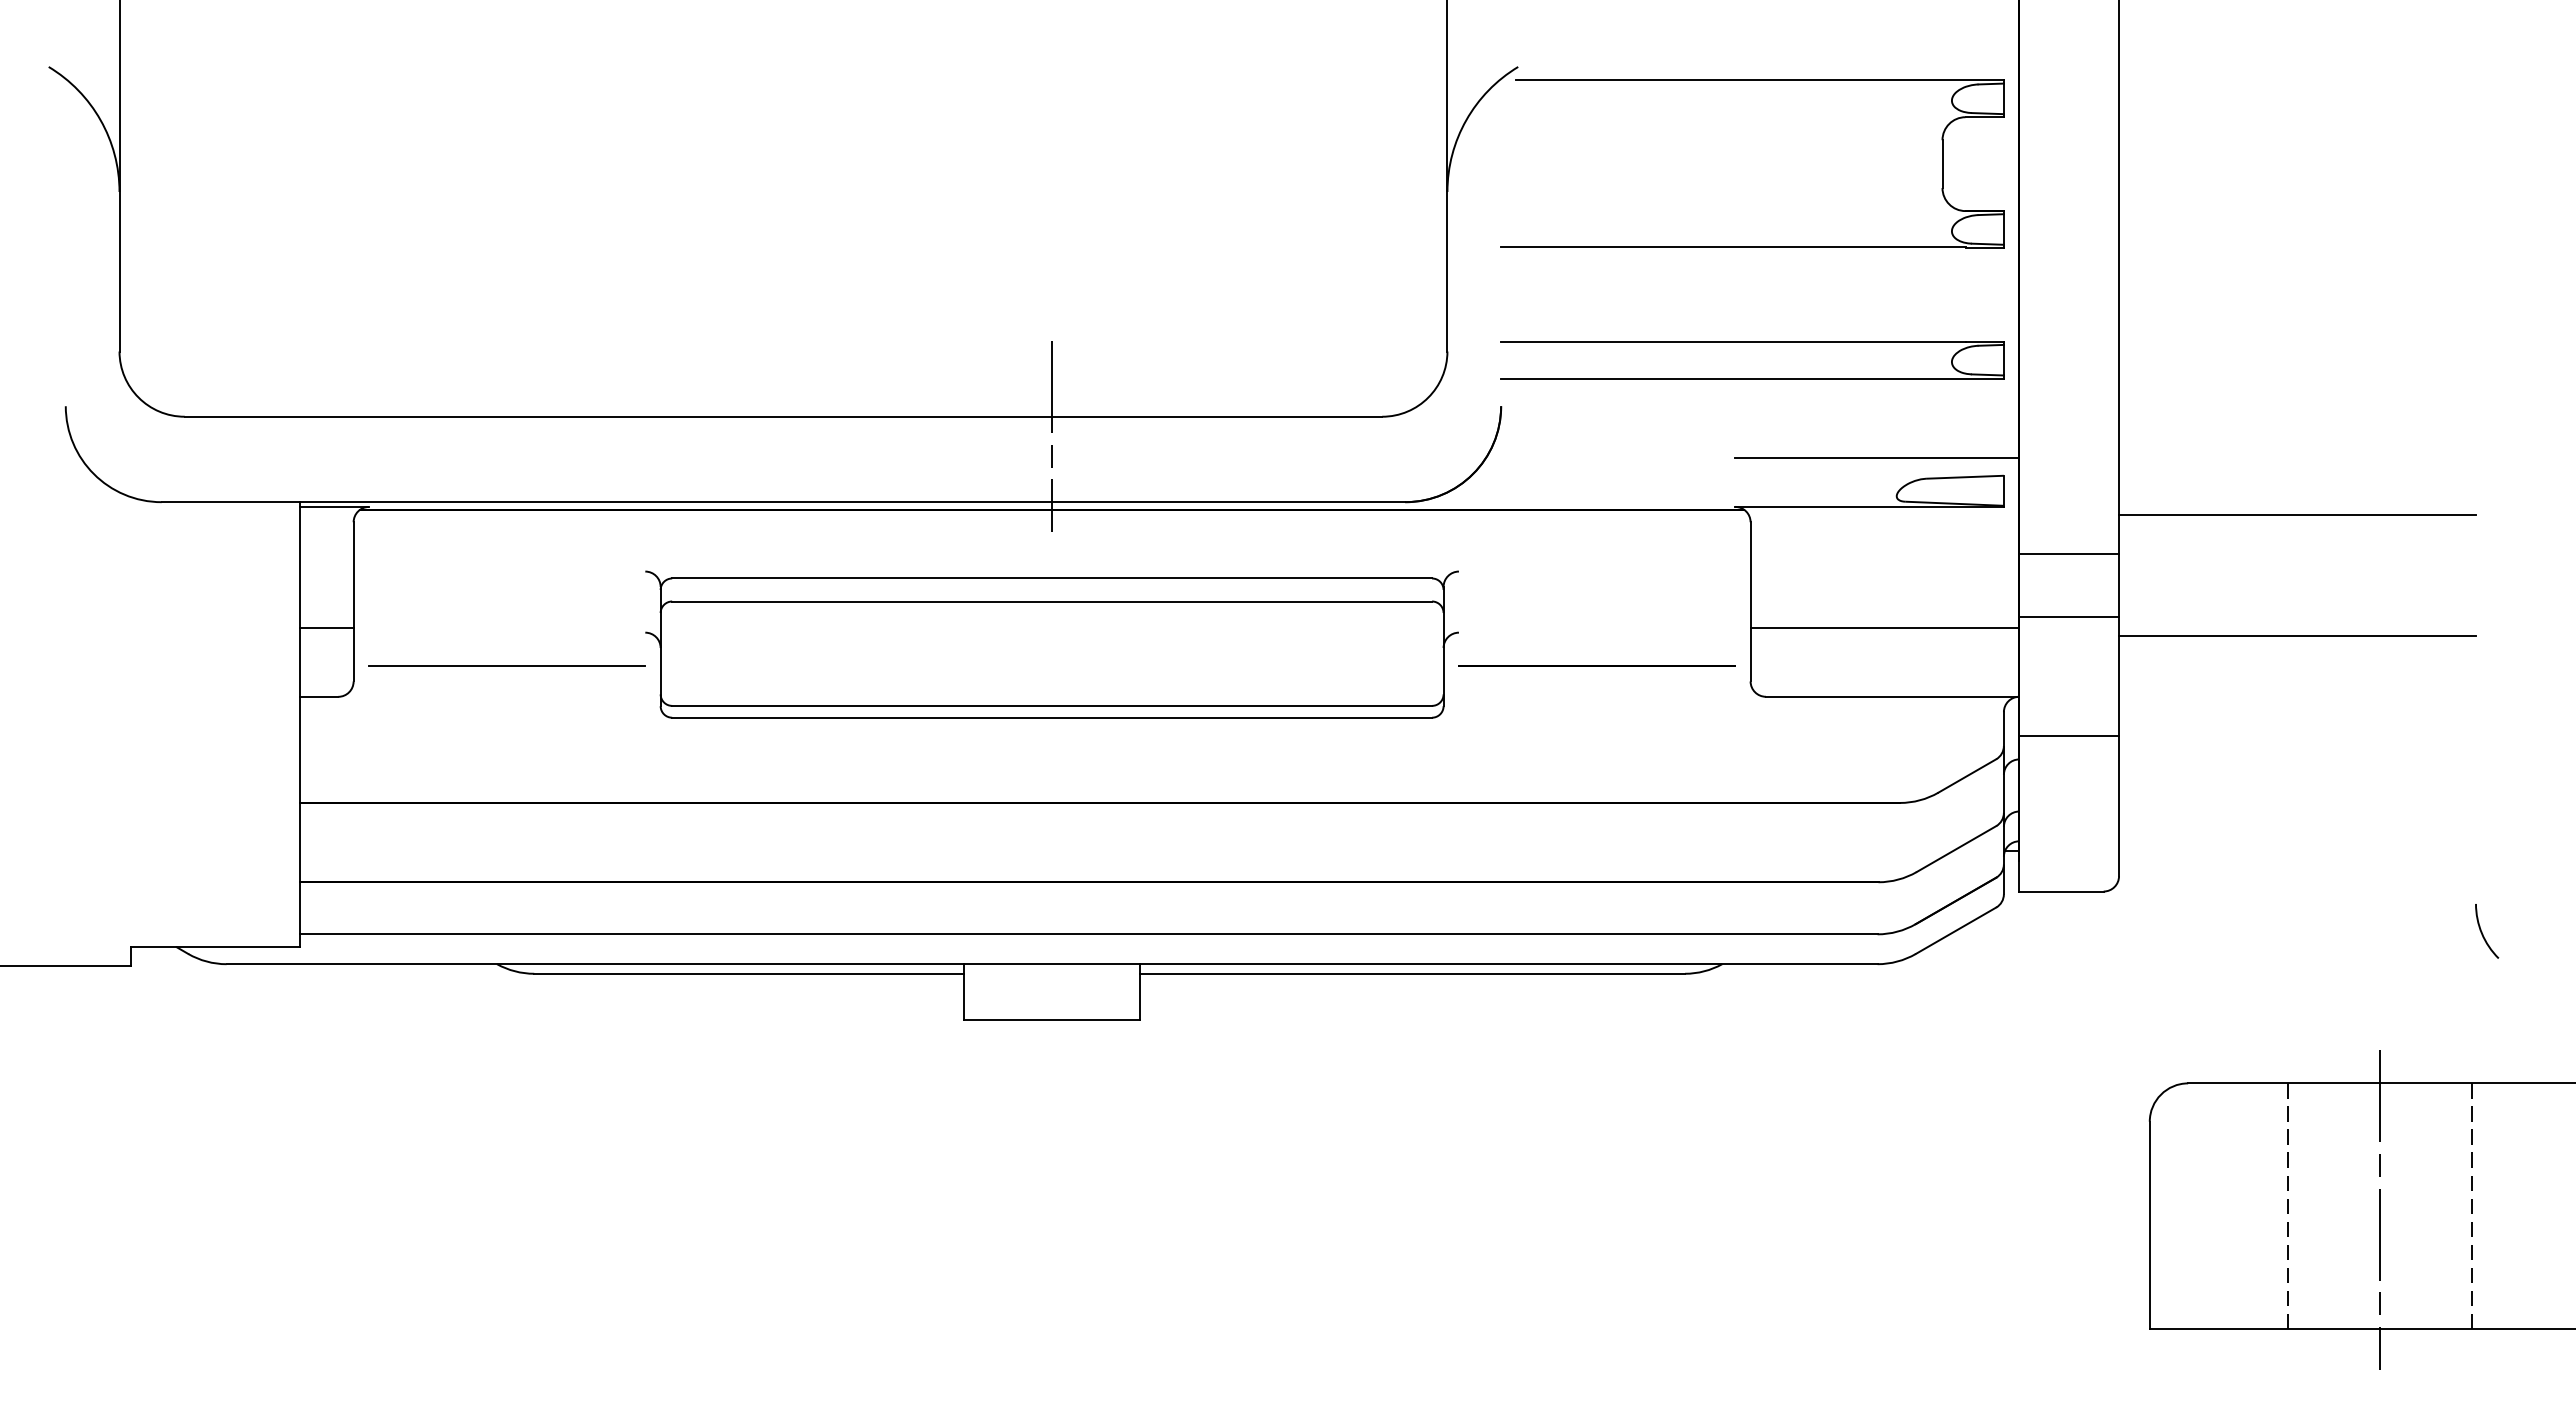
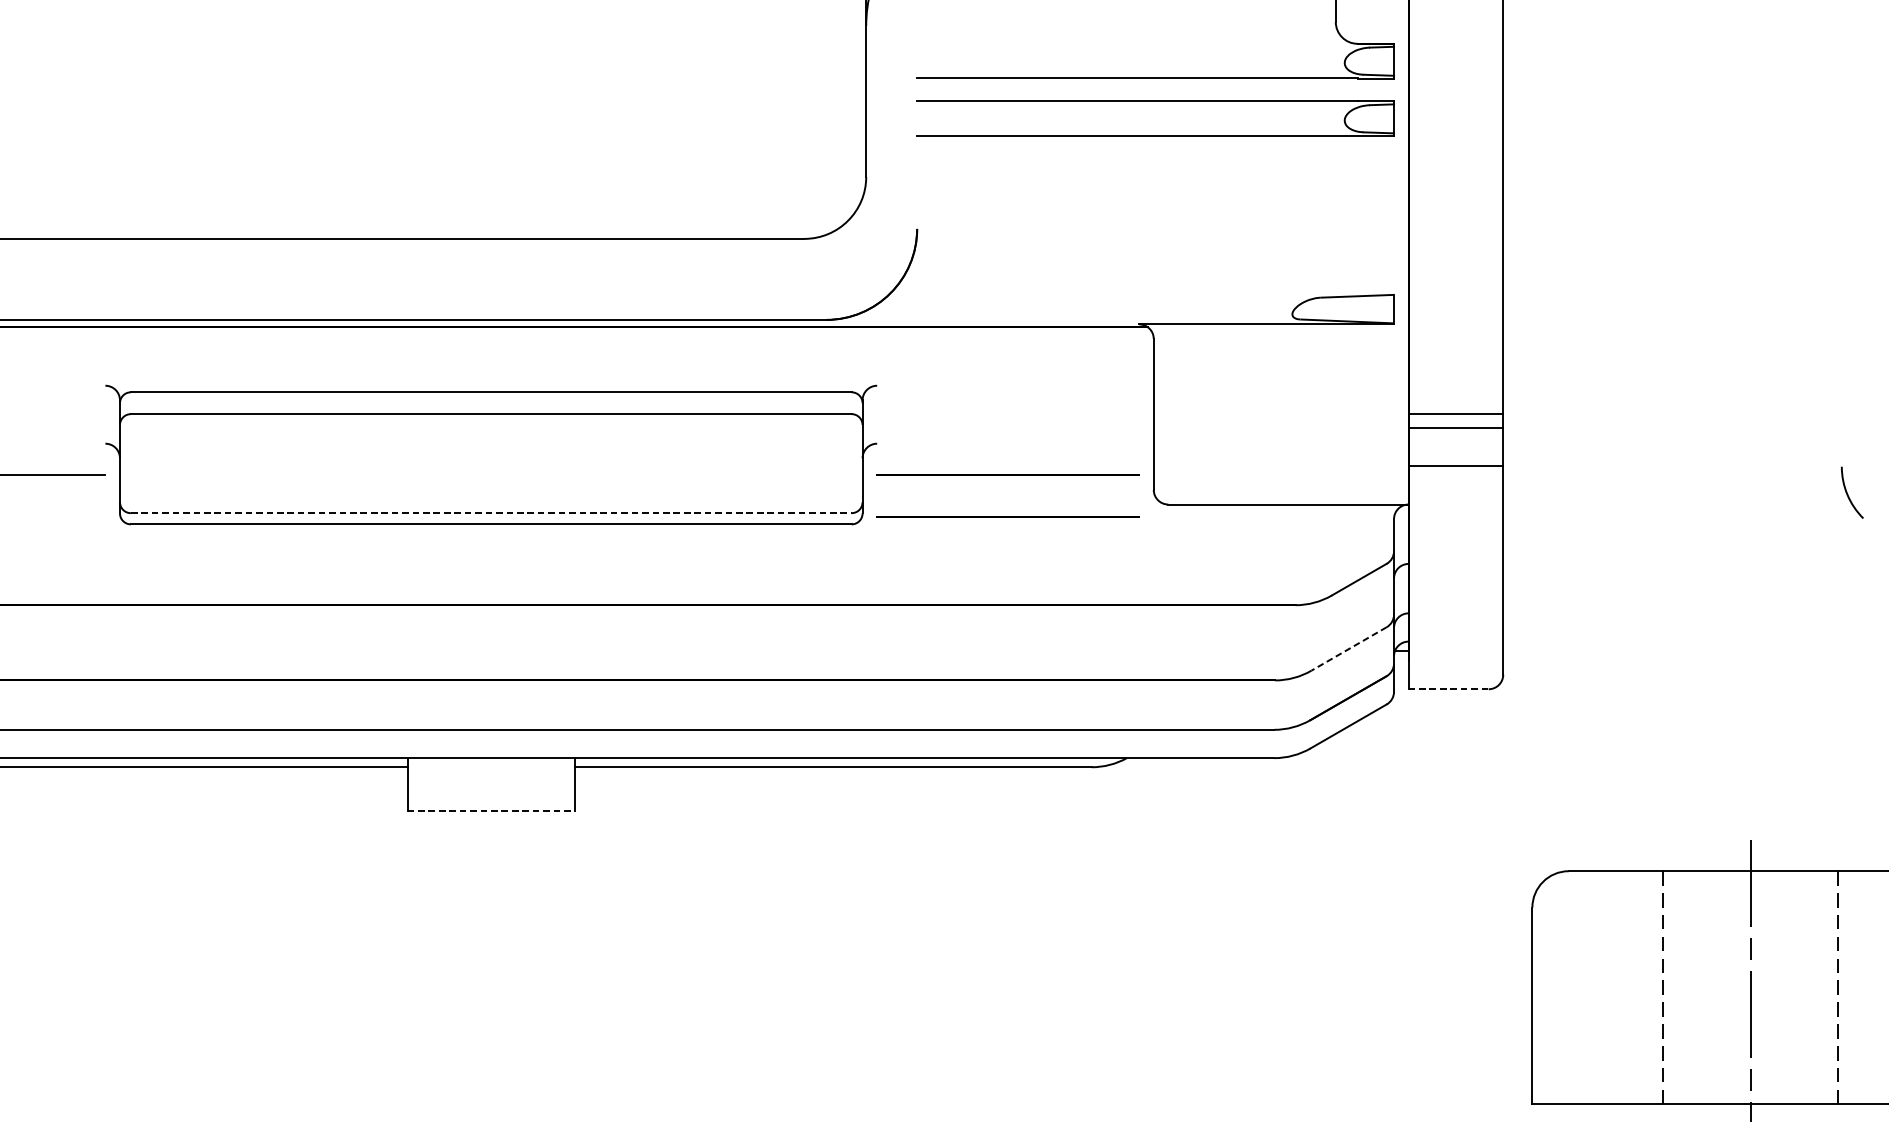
part: (1752, 342) -> (1155, 102), moved
line: (1052, 436) -> (491, 257), removed
line: (1877, 457) -> (1274, 277), removed
line: (2297, 514) -> (1672, 331), removed
line: (2069, 553) -> (1456, 414), moved
line: (1884, 627) -> (1280, 438), removed
line: (2297, 635) -> (1672, 446), removed
line: (1052, 705) -> (491, 512), solid -> dashed
line: (1596, 709) -> (1007, 516), added
line: (2069, 735) -> (1456, 465), moved
line: (1956, 849) -> (1349, 649), solid -> dashed
line: (2061, 891) -> (1448, 689), solid -> dashed
arc: (2482, 931) -> (1847, 492), moved
line: (1052, 1019) -> (491, 810), solid -> dashed

